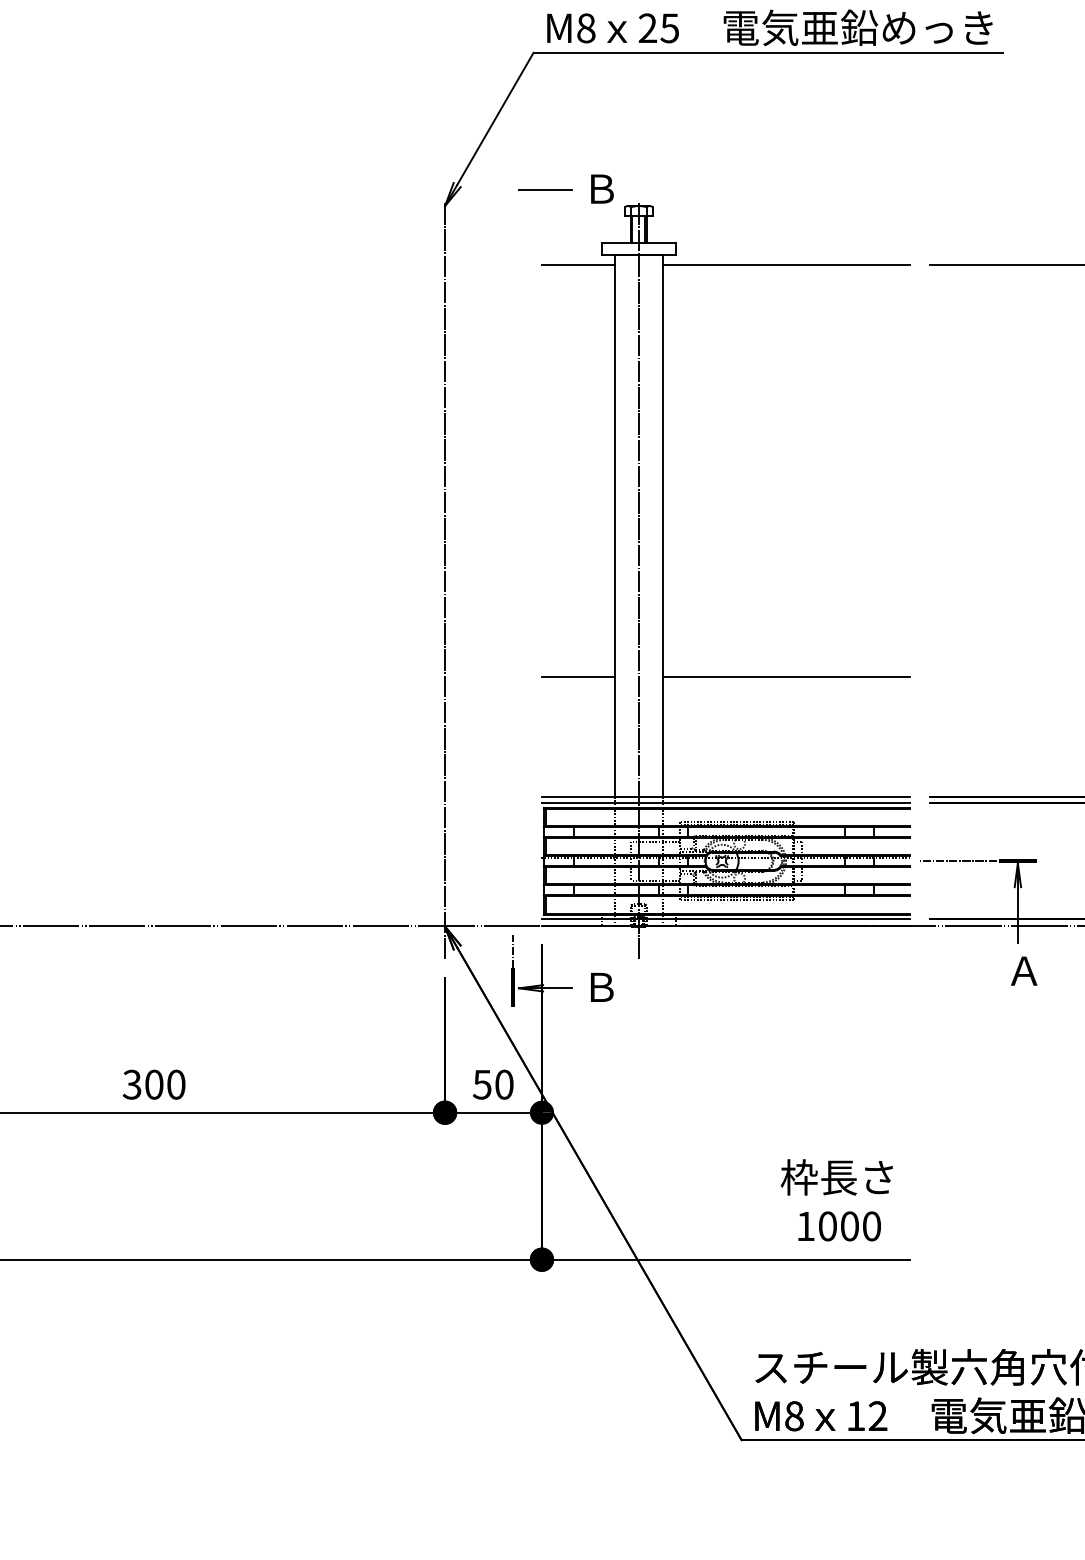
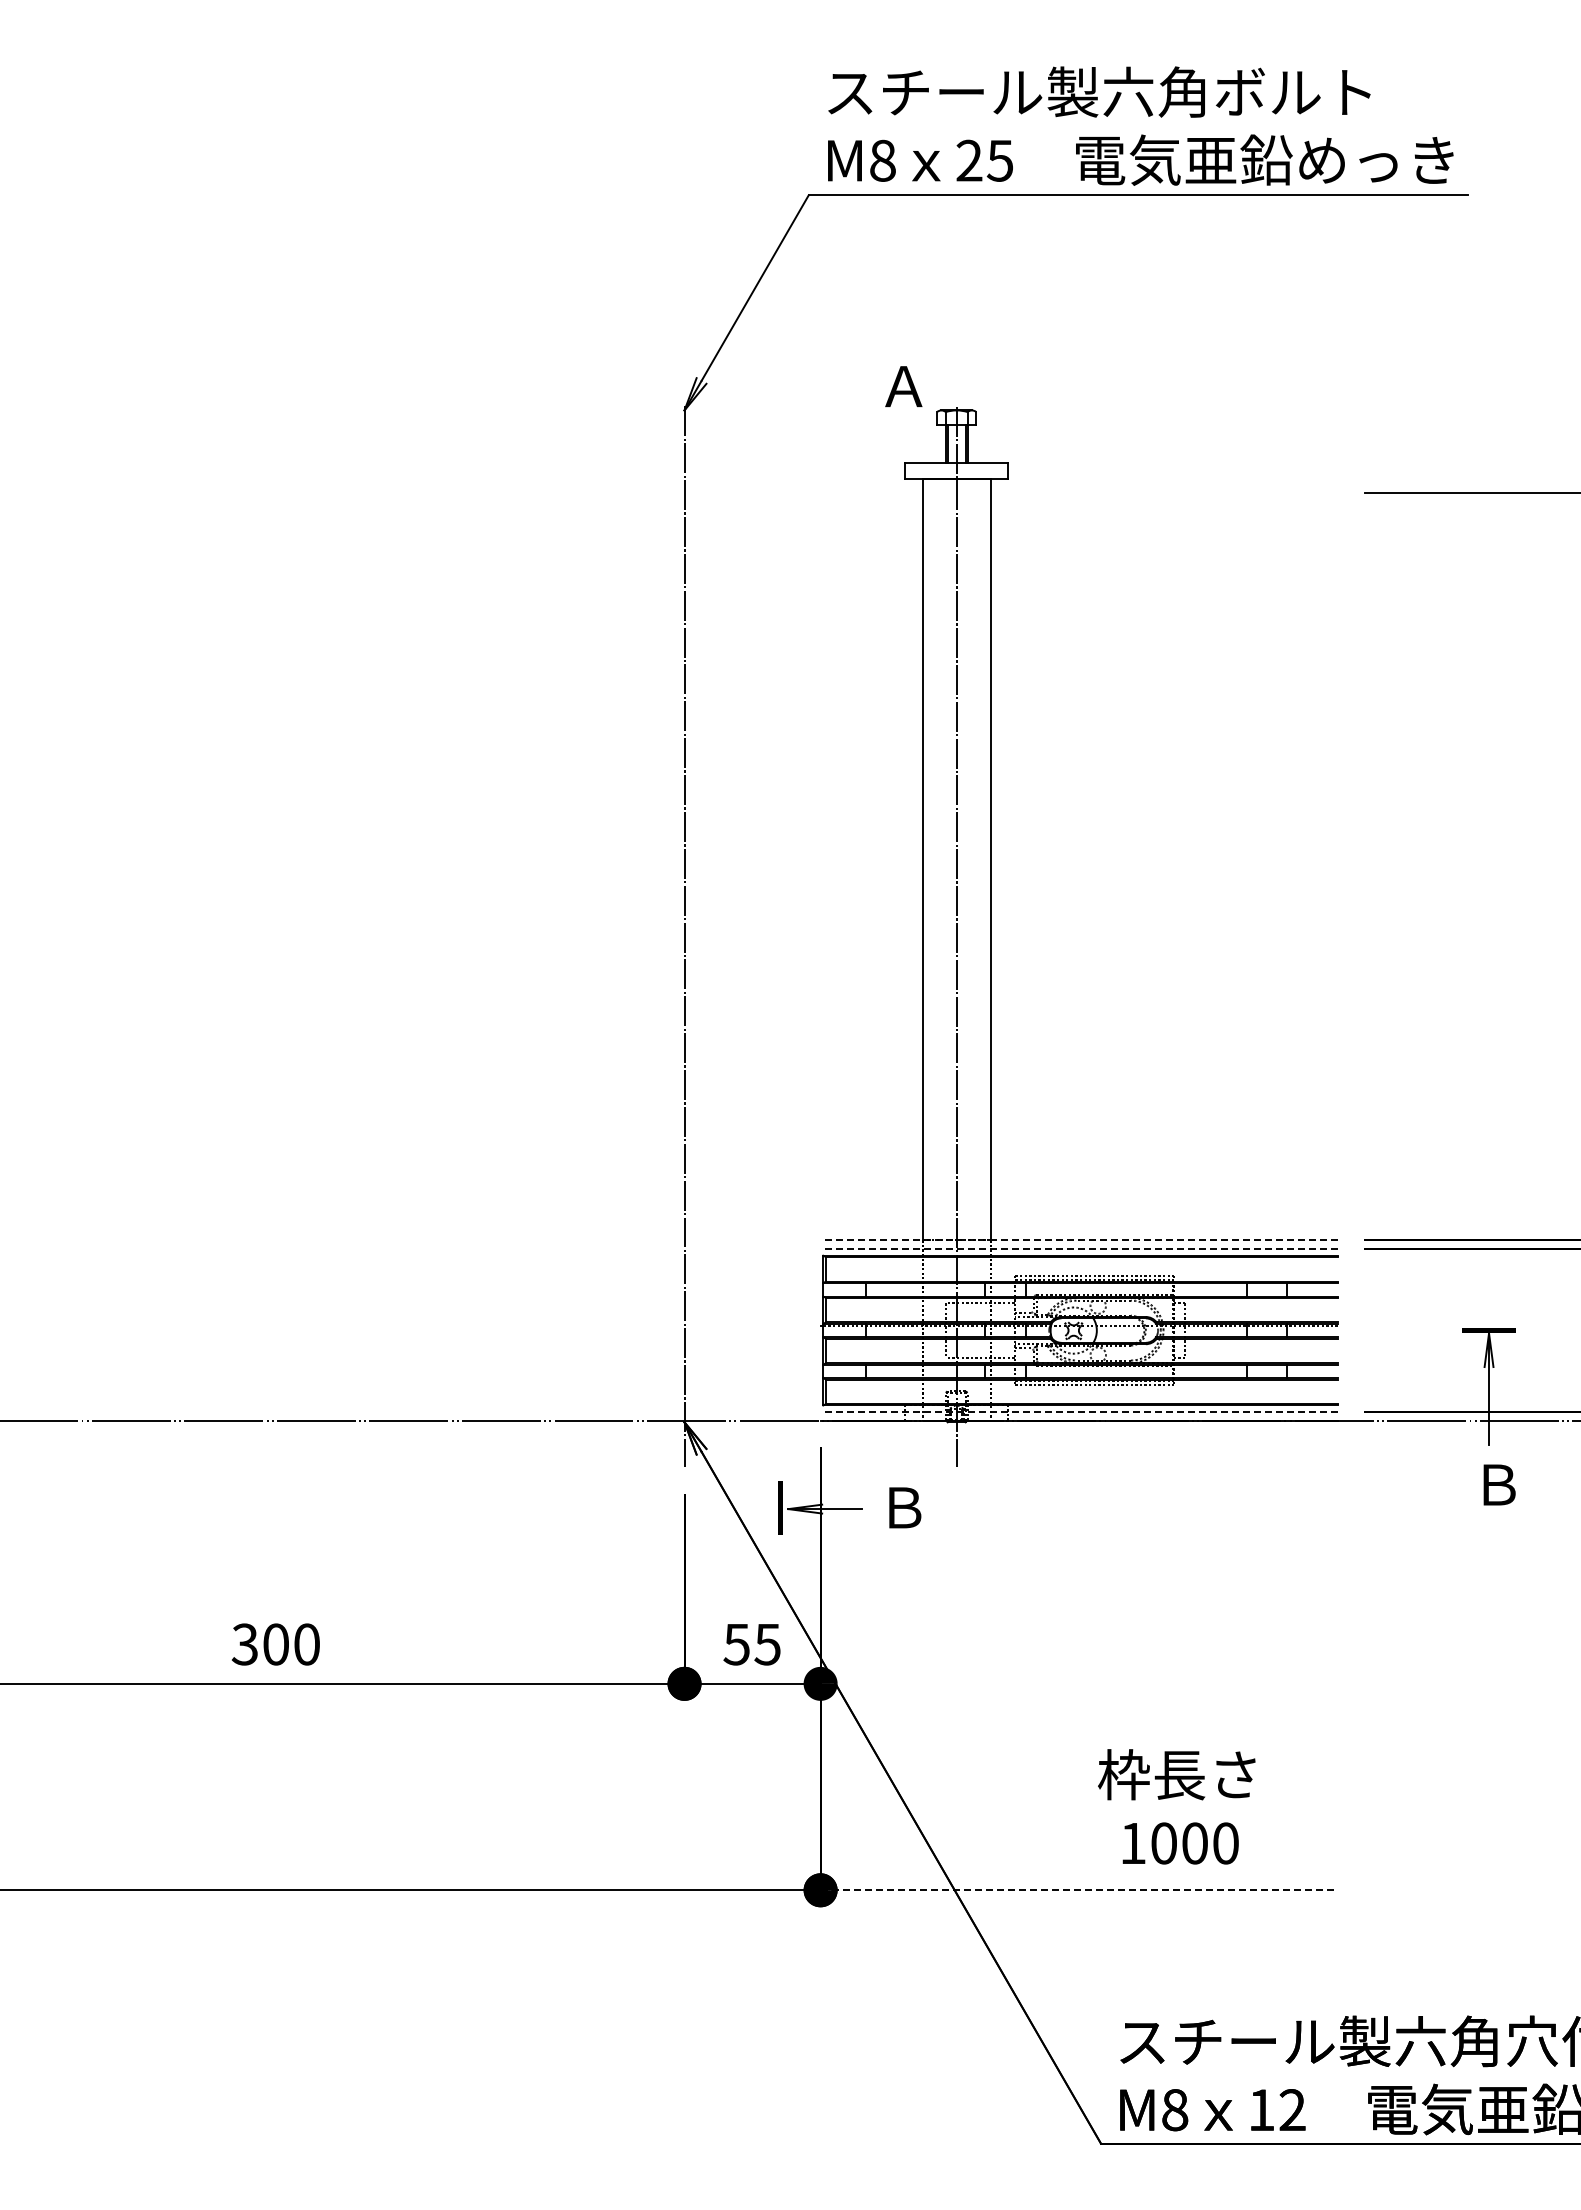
line: (545, 189) -> (825, 387), removed
text: (600, 189) -> (903, 386), Ｂ -> Ａ
line: (578, 264) -> (871, 492), removed
line: (786, 264) -> (1163, 492), removed
line: (578, 677) -> (871, 1072), removed
line: (786, 677) -> (1163, 1072), removed
line: (726, 797) -> (1079, 1240), solid -> dashed
line: (726, 802) -> (1079, 1248), solid -> dashed
line: (957, 861) -> (1404, 1330), removed
line: (726, 919) -> (1079, 1412), solid -> dashed
line: (513, 950) -> (780, 1456), removed
text: (1023, 970) -> (1497, 1484), Ａ -> Ｂ
text: (504, 1084) -> (767, 1644), 50 -> 55
text: (836, 1200) -> (1176, 1806), moved
line: (726, 1259) -> (1079, 1890), solid -> dashed

